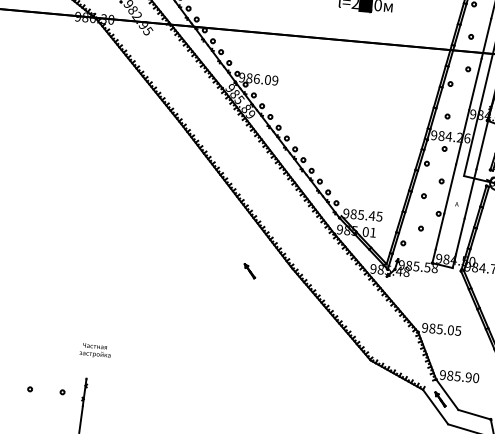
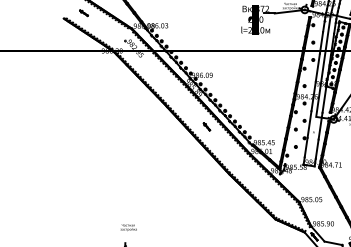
part: (249, 270) -> (206, 126), moved

